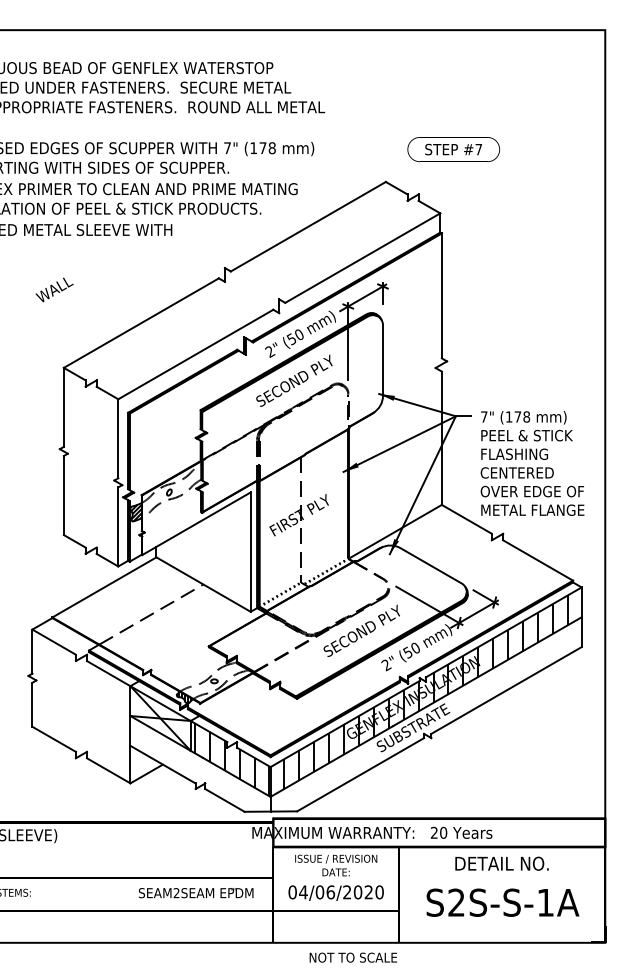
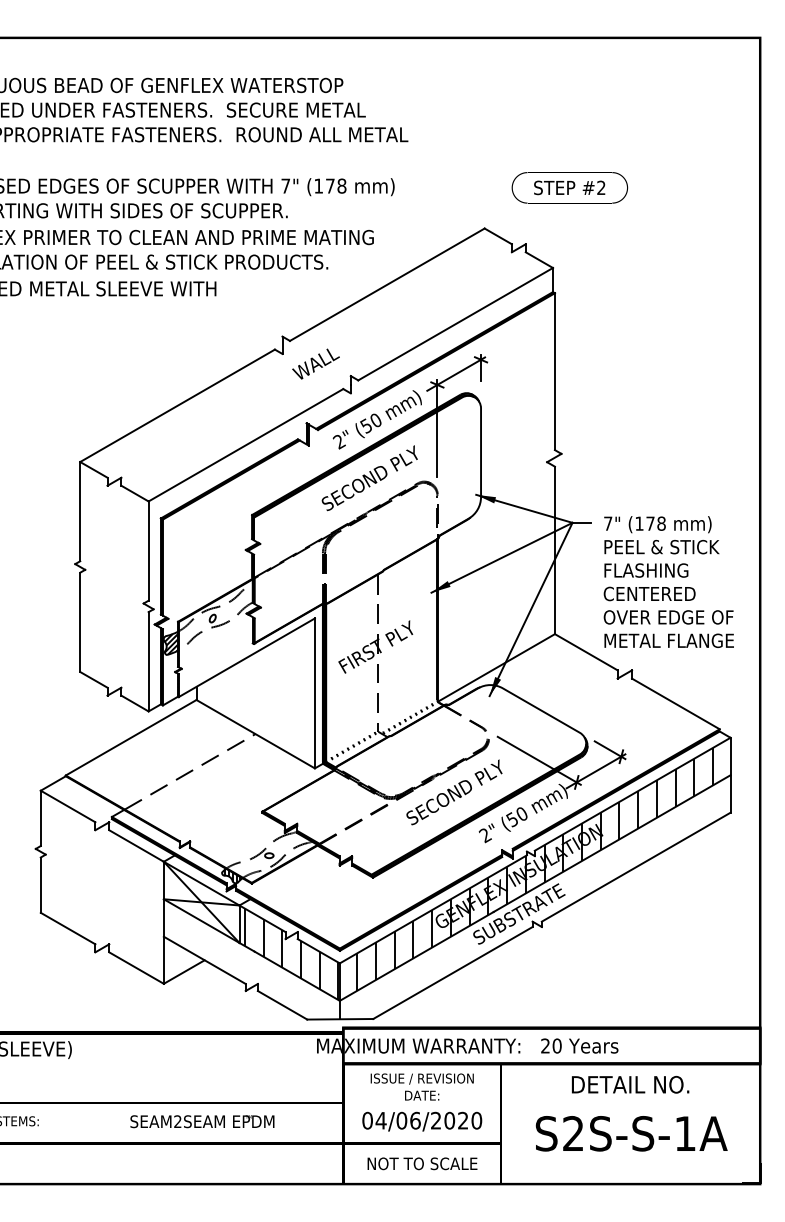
text: (478, 149) -> (600, 187), #7 -> #2
text: (54, 289) -> (315, 363), moved
text: (195, 893) -> (201, 1122), moved
text: (352, 957) -> (421, 1163), moved

